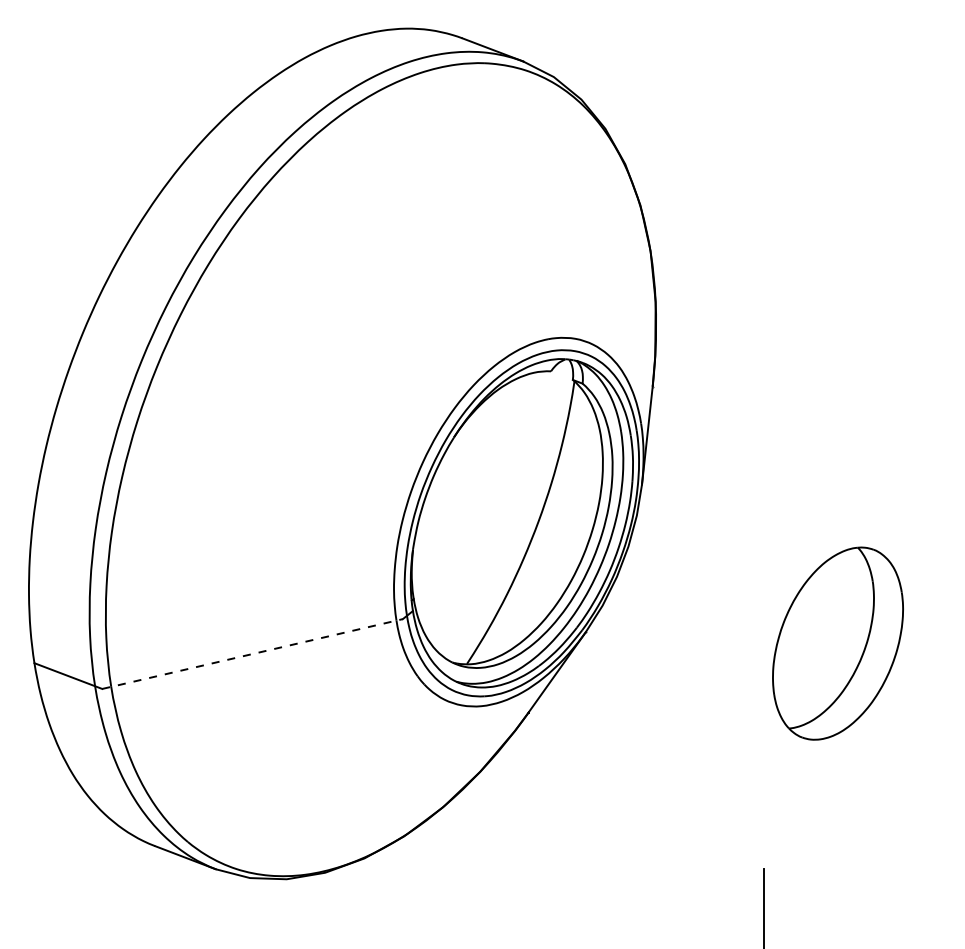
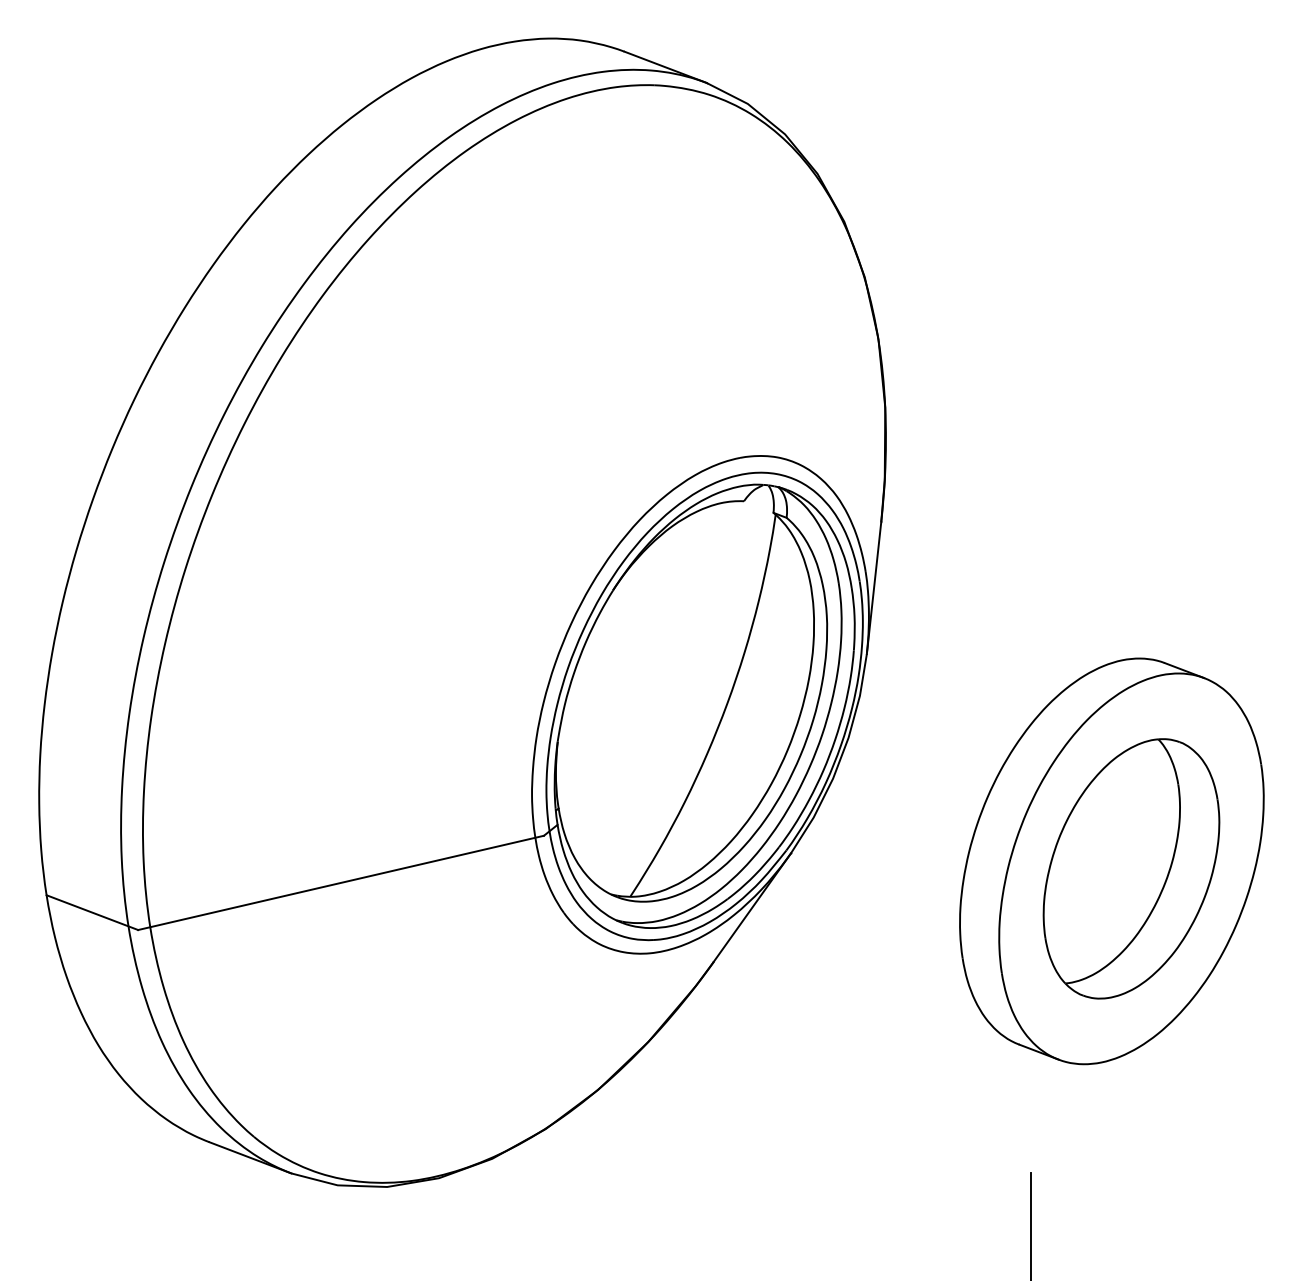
part: (823, 638) -> (1111, 861), added
line: (252, 653) -> (341, 882), dashed -> solid

